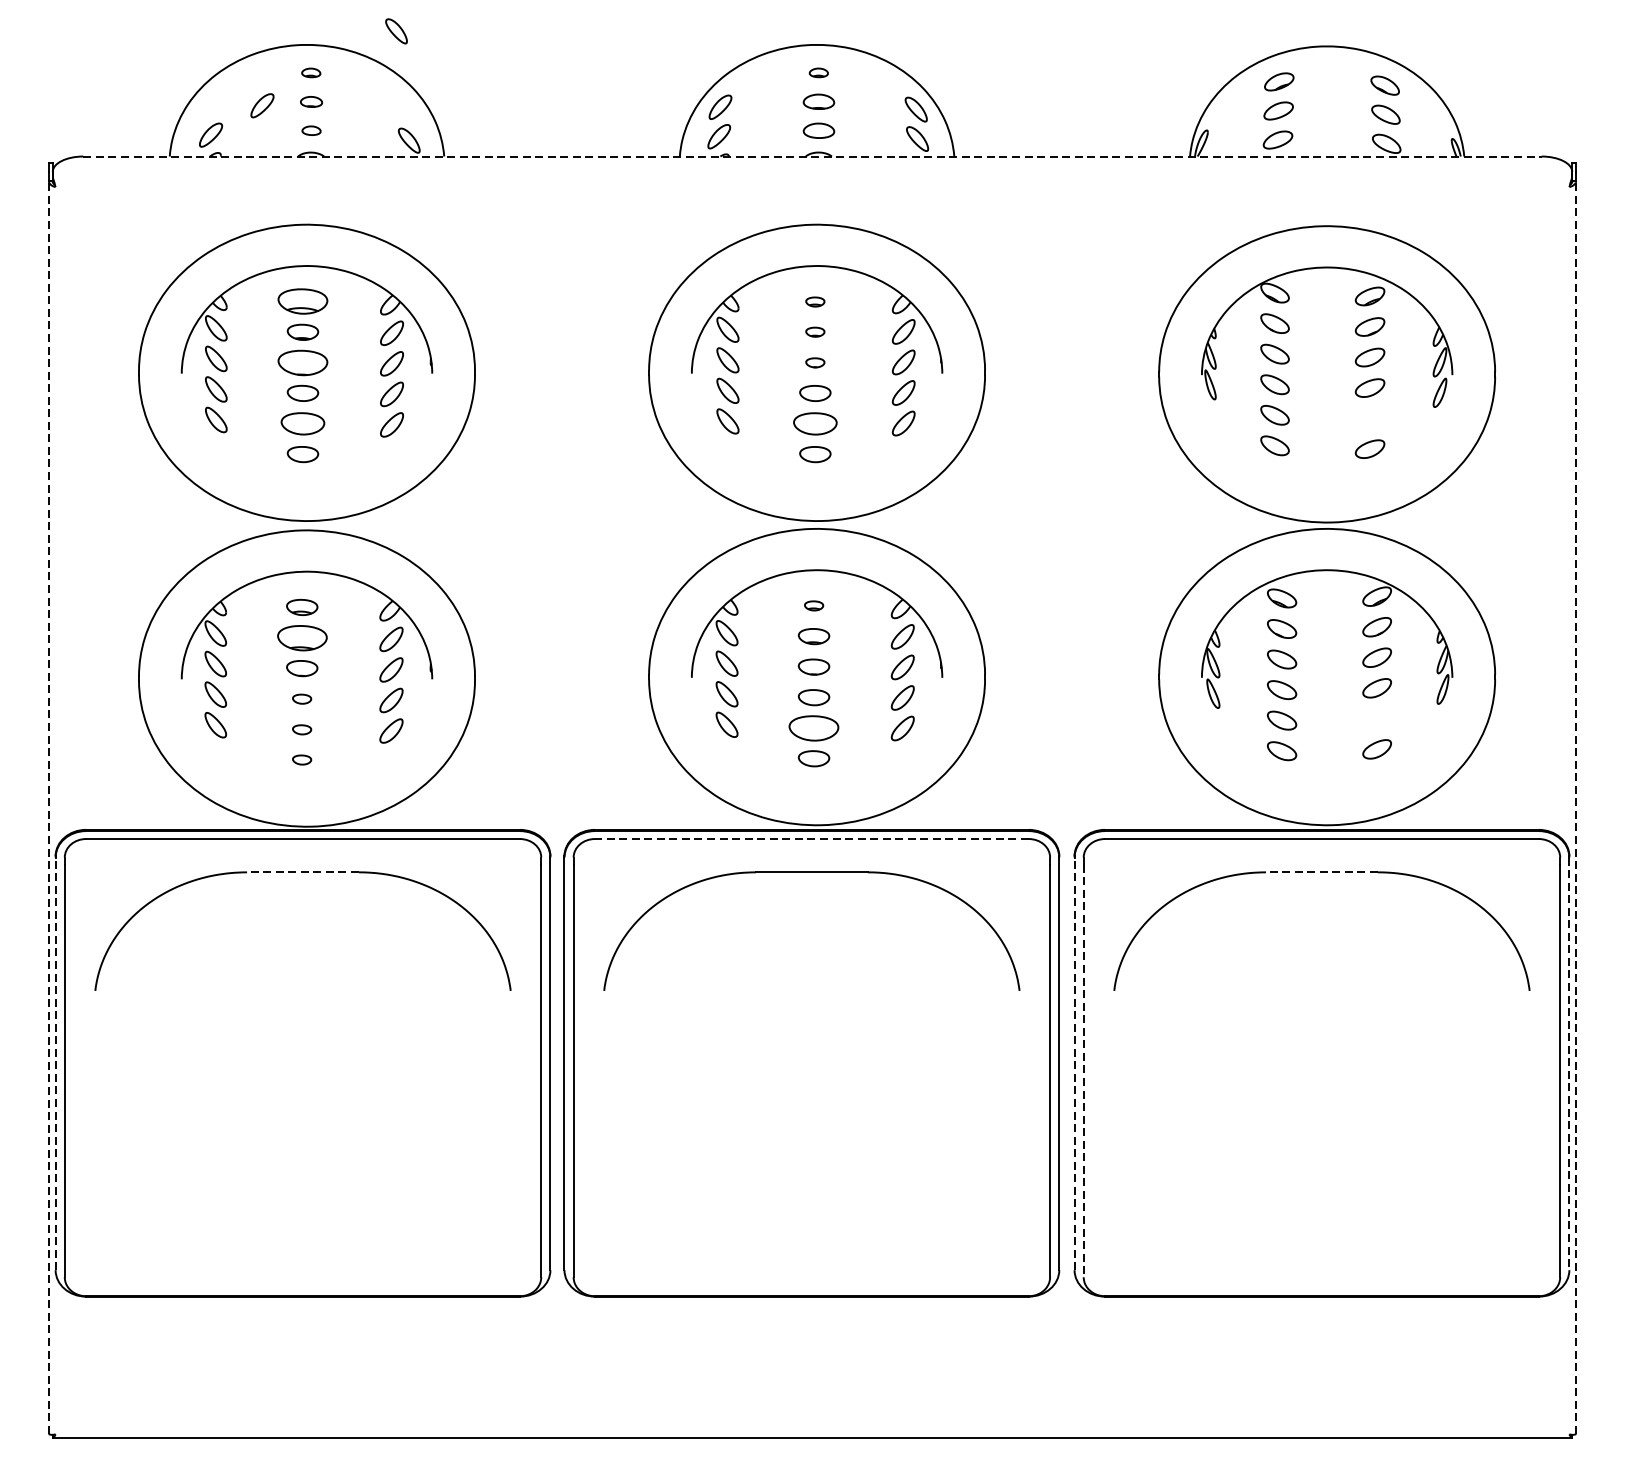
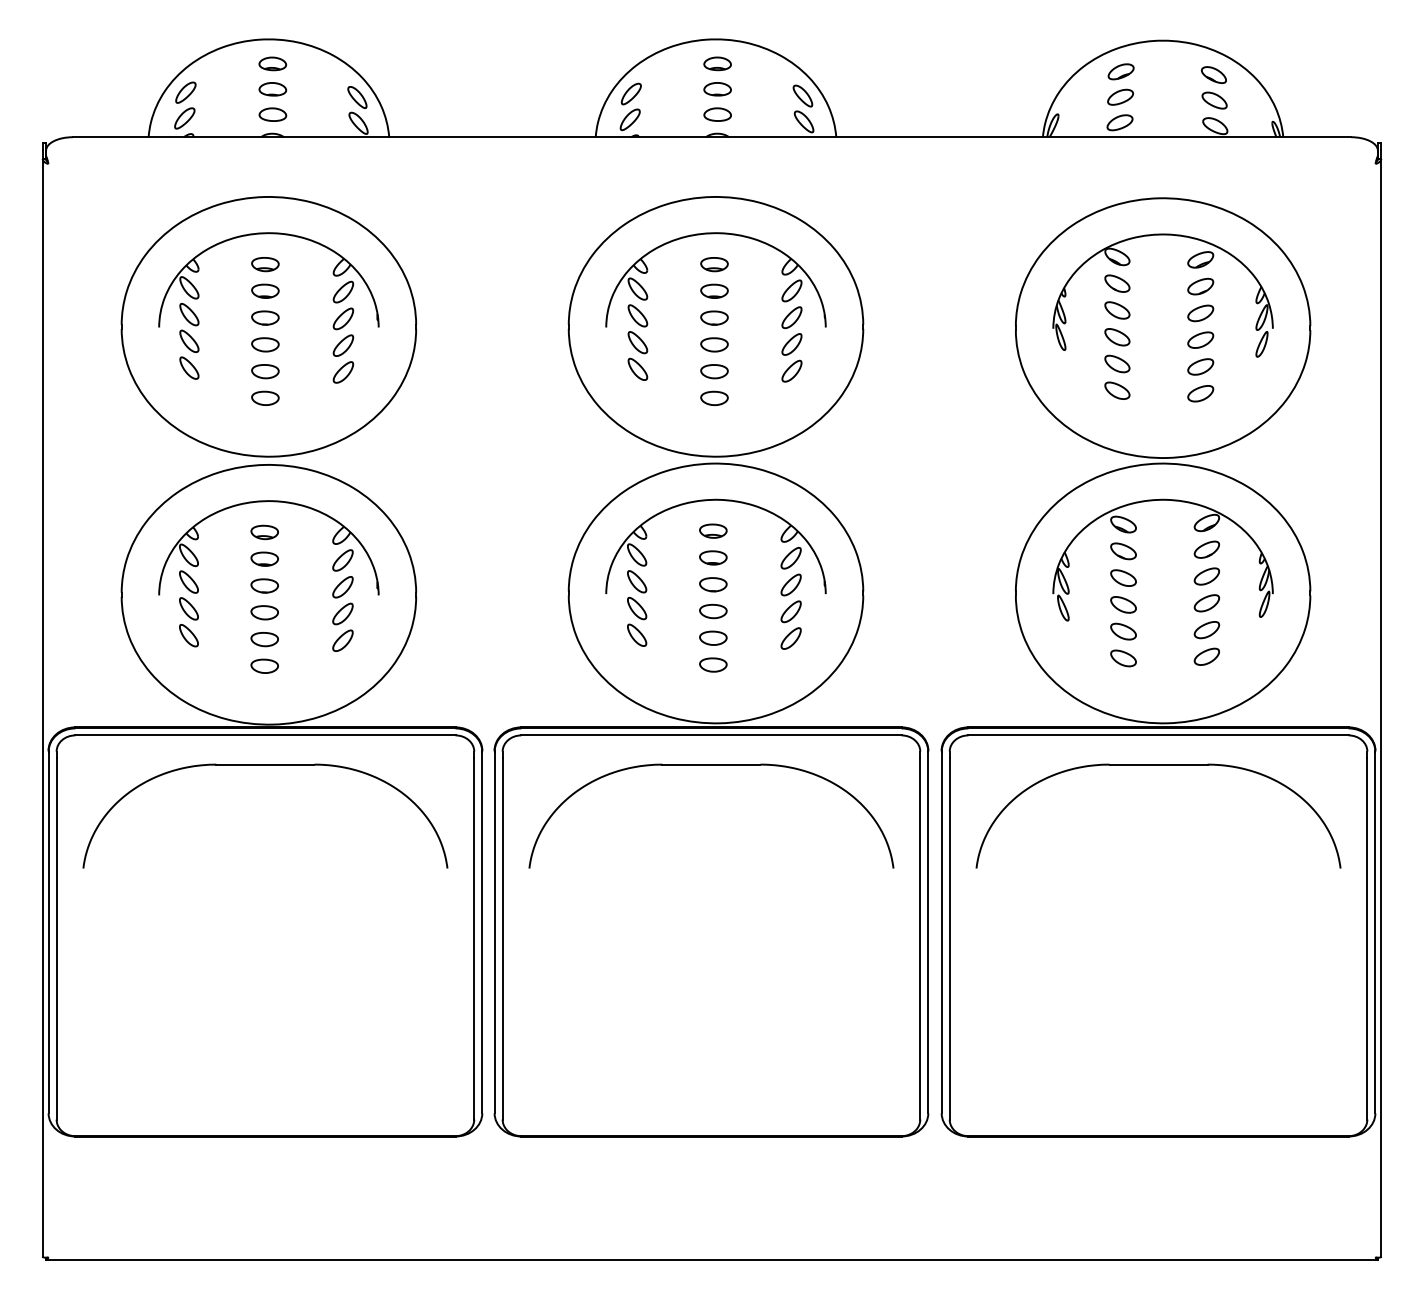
part: (396, 31) -> (357, 97), moved
part: (311, 72) -> (272, 63), size x1.67
part: (818, 72) -> (717, 63), size x1.67
part: (311, 102) -> (272, 89), size x1.43
part: (262, 105) -> (185, 92), moved
part: (311, 130) -> (272, 114), size x1.67
line: (813, 156) -> (712, 137), dashed -> solid
part: (303, 301) -> (265, 264), size x0.62
part: (815, 301) -> (714, 264), size x1.67
part: (815, 331) -> (714, 290), size x1.67
part: (303, 362) -> (265, 317), size x0.62
part: (815, 362) -> (714, 317), size x1.67
part: (1369, 418) -> (1200, 366), added
part: (303, 423) -> (265, 371), size x0.71
part: (815, 423) -> (714, 371), size x0.71
part: (814, 605) -> (713, 530), size x1.67
part: (301, 637) -> (264, 558), size x0.62
part: (301, 698) -> (264, 612), size x1.67
part: (1376, 719) -> (1206, 630), added
part: (814, 727) -> (713, 637), size x0.62
part: (301, 729) -> (264, 639), size x1.67
part: (301, 759) -> (264, 665), size x1.67
line: (48, 807) -> (42, 707), dashed -> solid
line: (1576, 807) -> (1381, 707), dashed -> solid
line: (810, 839) -> (710, 735), dashed -> solid
line: (301, 872) -> (264, 764), dashed -> solid
line: (1321, 872) -> (1158, 764), dashed -> solid
line: (55, 1063) -> (48, 932), dashed -> solid
line: (1074, 1063) -> (941, 932), dashed -> solid
line: (1569, 1063) -> (1375, 932), dashed -> solid
line: (1083, 1070) -> (949, 938), dashed -> solid

